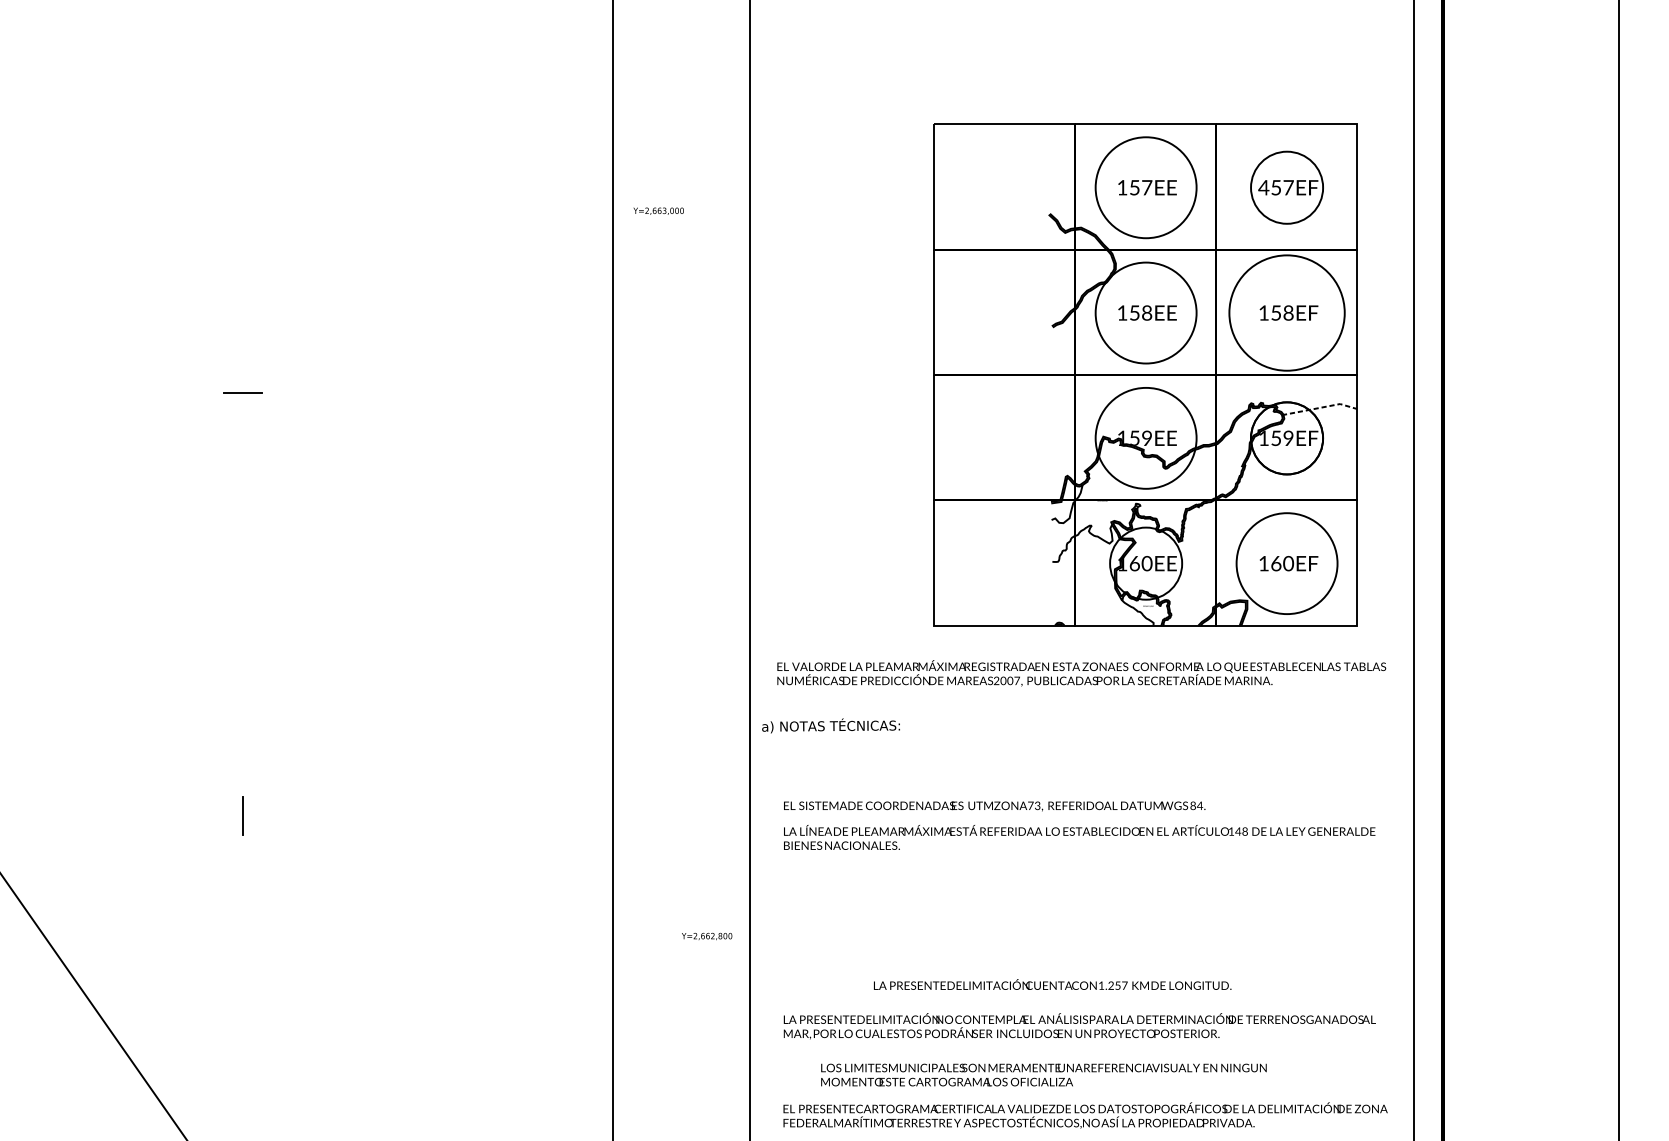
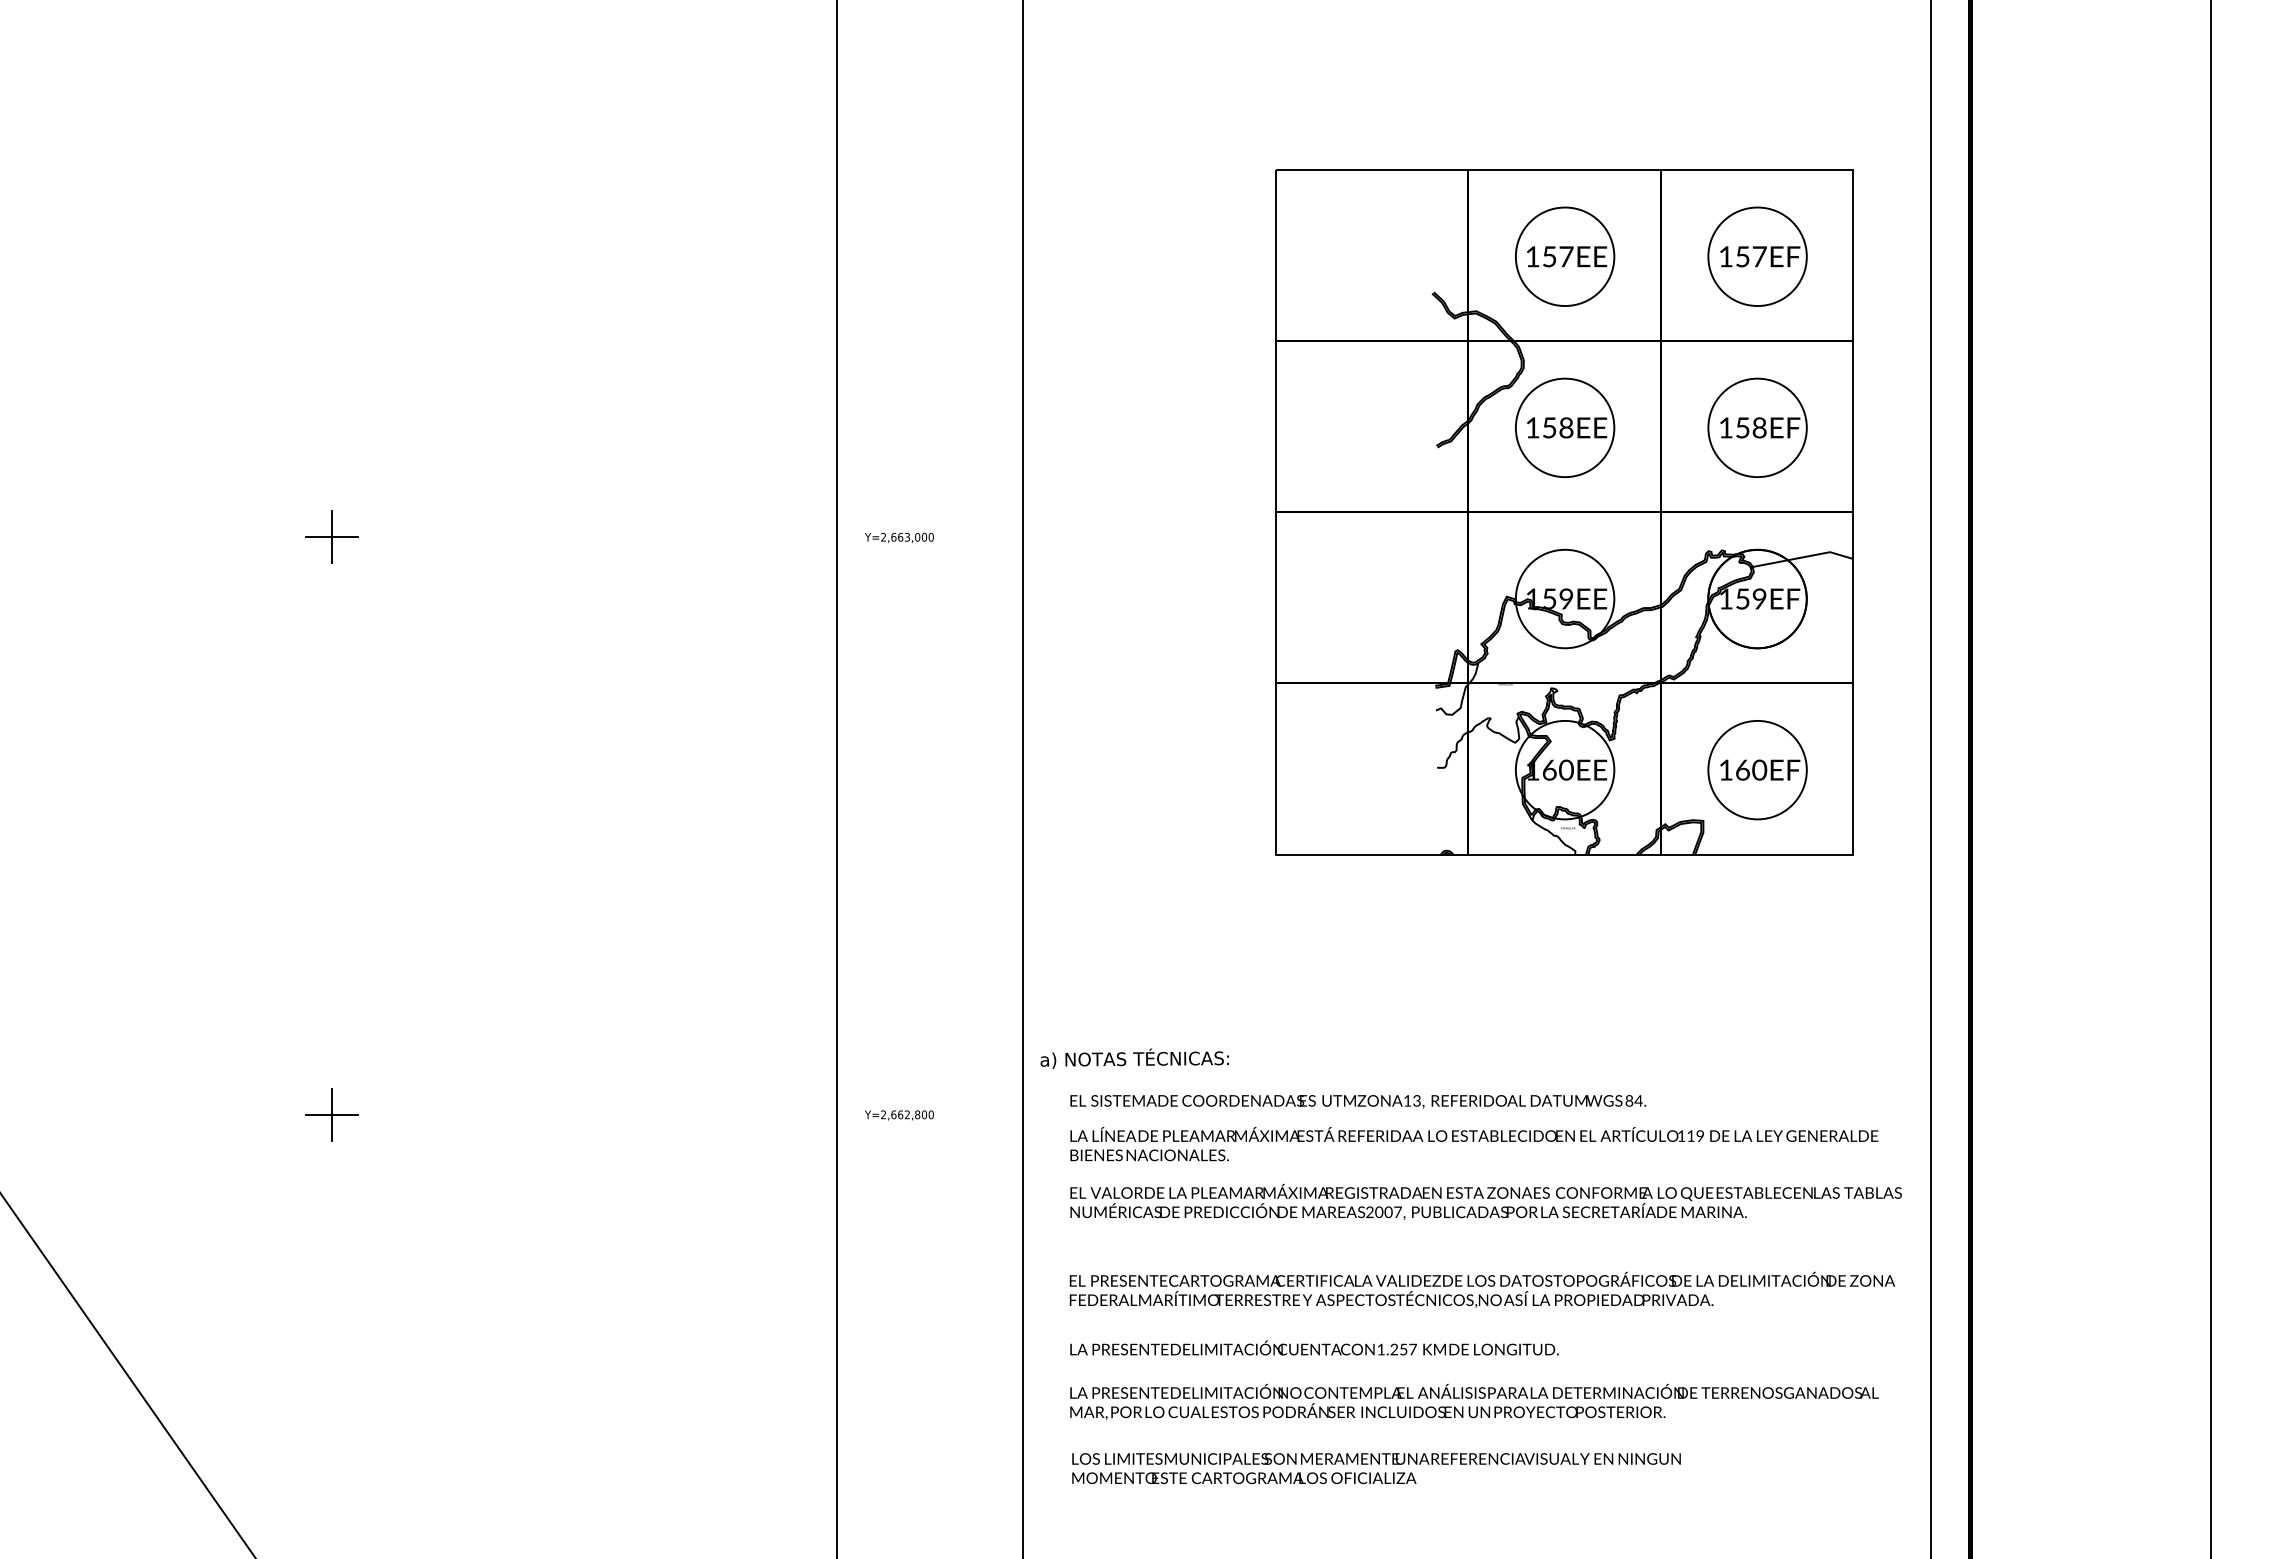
circle: (1145, 187) -> (1564, 256), size x0.71
text: (1263, 187) -> (1725, 256), 457EF -> 157EF
text: (658, 210) -> (899, 537), moved
circle: (1145, 312) -> (1564, 427), size x0.71
circle: (1286, 312) -> (1757, 427), size x0.62
line: (243, 393) -> (332, 537), added
line: (1319, 407) -> (1802, 557), dashed -> solid
circle: (1145, 437) -> (1564, 598), size x0.71
circle: (1286, 563) -> (1757, 769), size x0.71
text: (1081, 673) -> (1485, 1201), moved
text: (830, 725) -> (1134, 1058), moved
text: (1030, 805) -> (1407, 1100), 73, -> 13,
line: (243, 815) -> (332, 1114), added
text: (1241, 831) -> (1695, 1135), 148 -> 119
text: (707, 936) -> (899, 1115), moved
text: (1052, 984) -> (1314, 1347), moved
text: (1043, 1074) -> (1376, 1468), moved
text: (1085, 1115) -> (1482, 1289), moved

